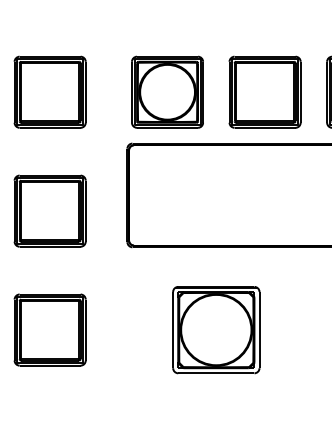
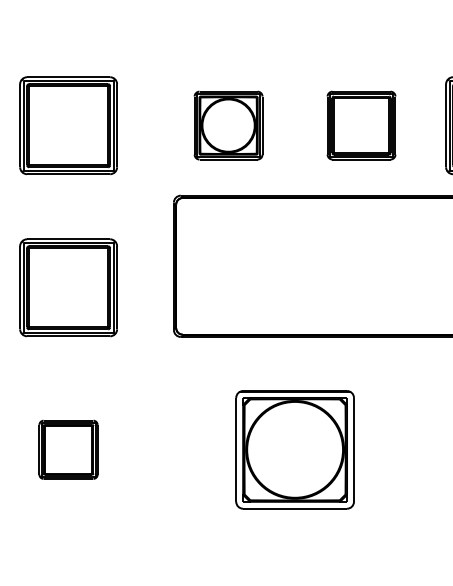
part: (167, 91) -> (228, 124), size x0.7
part: (264, 91) -> (360, 124), size x0.7
part: (49, 329) -> (67, 449), size x0.6

